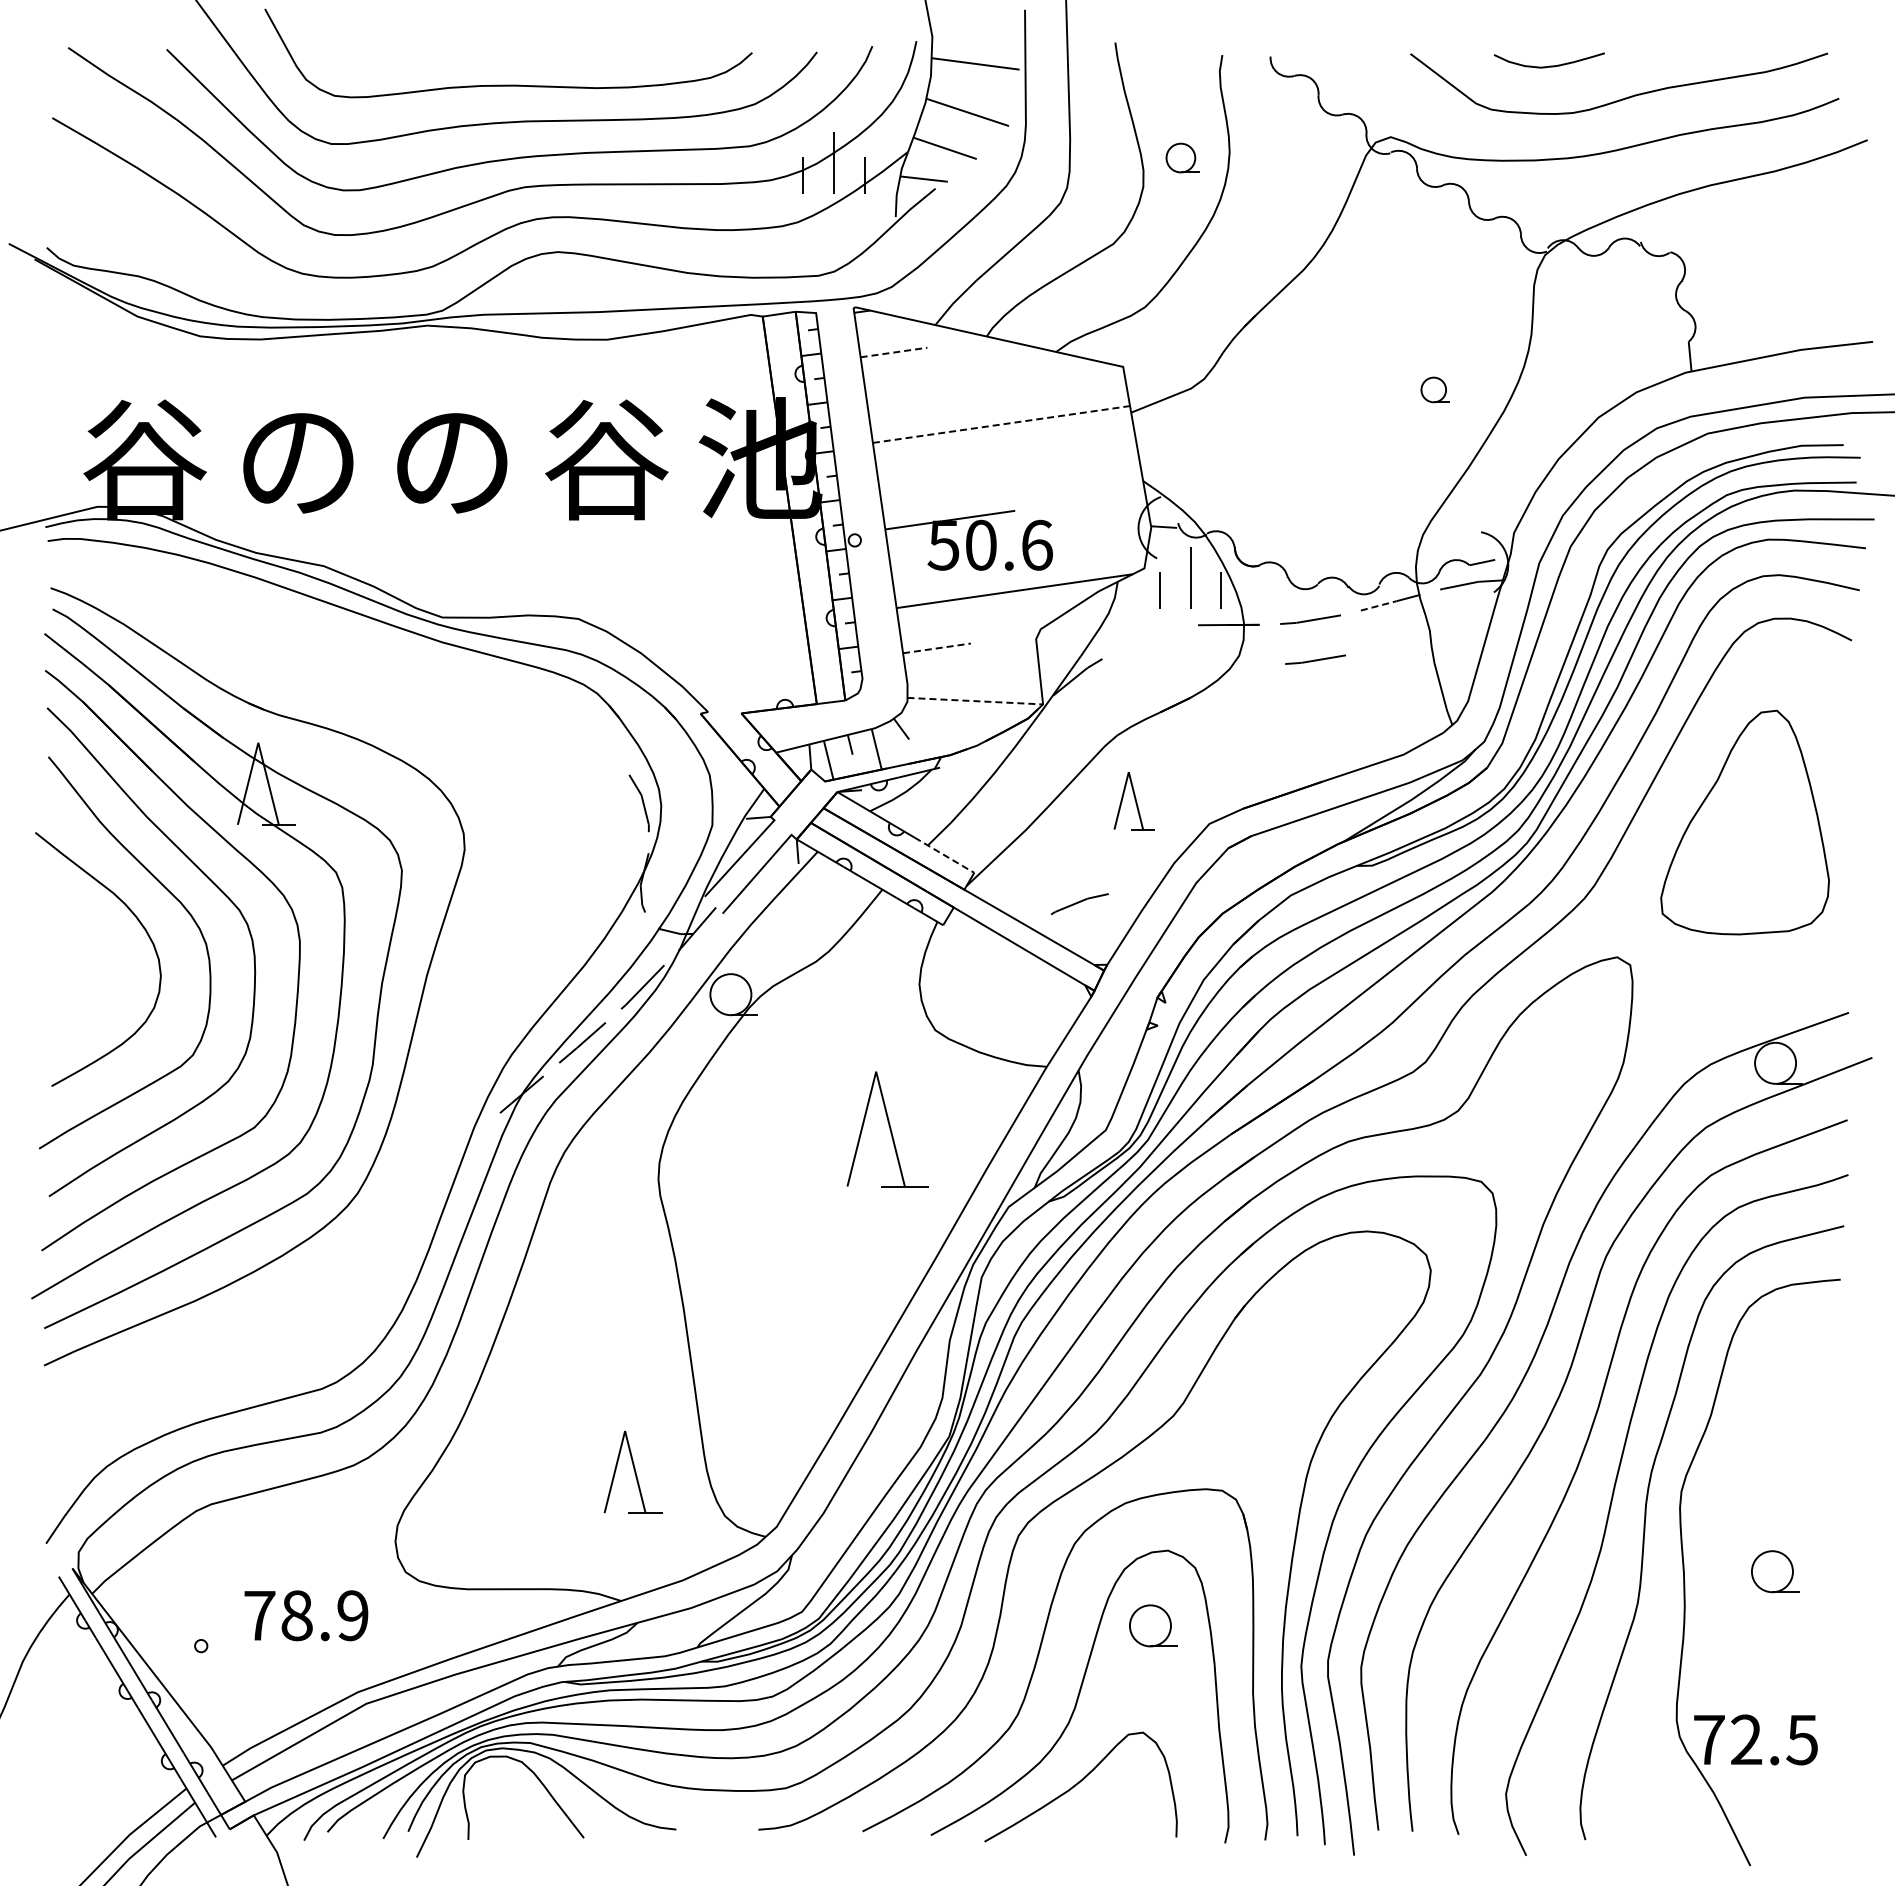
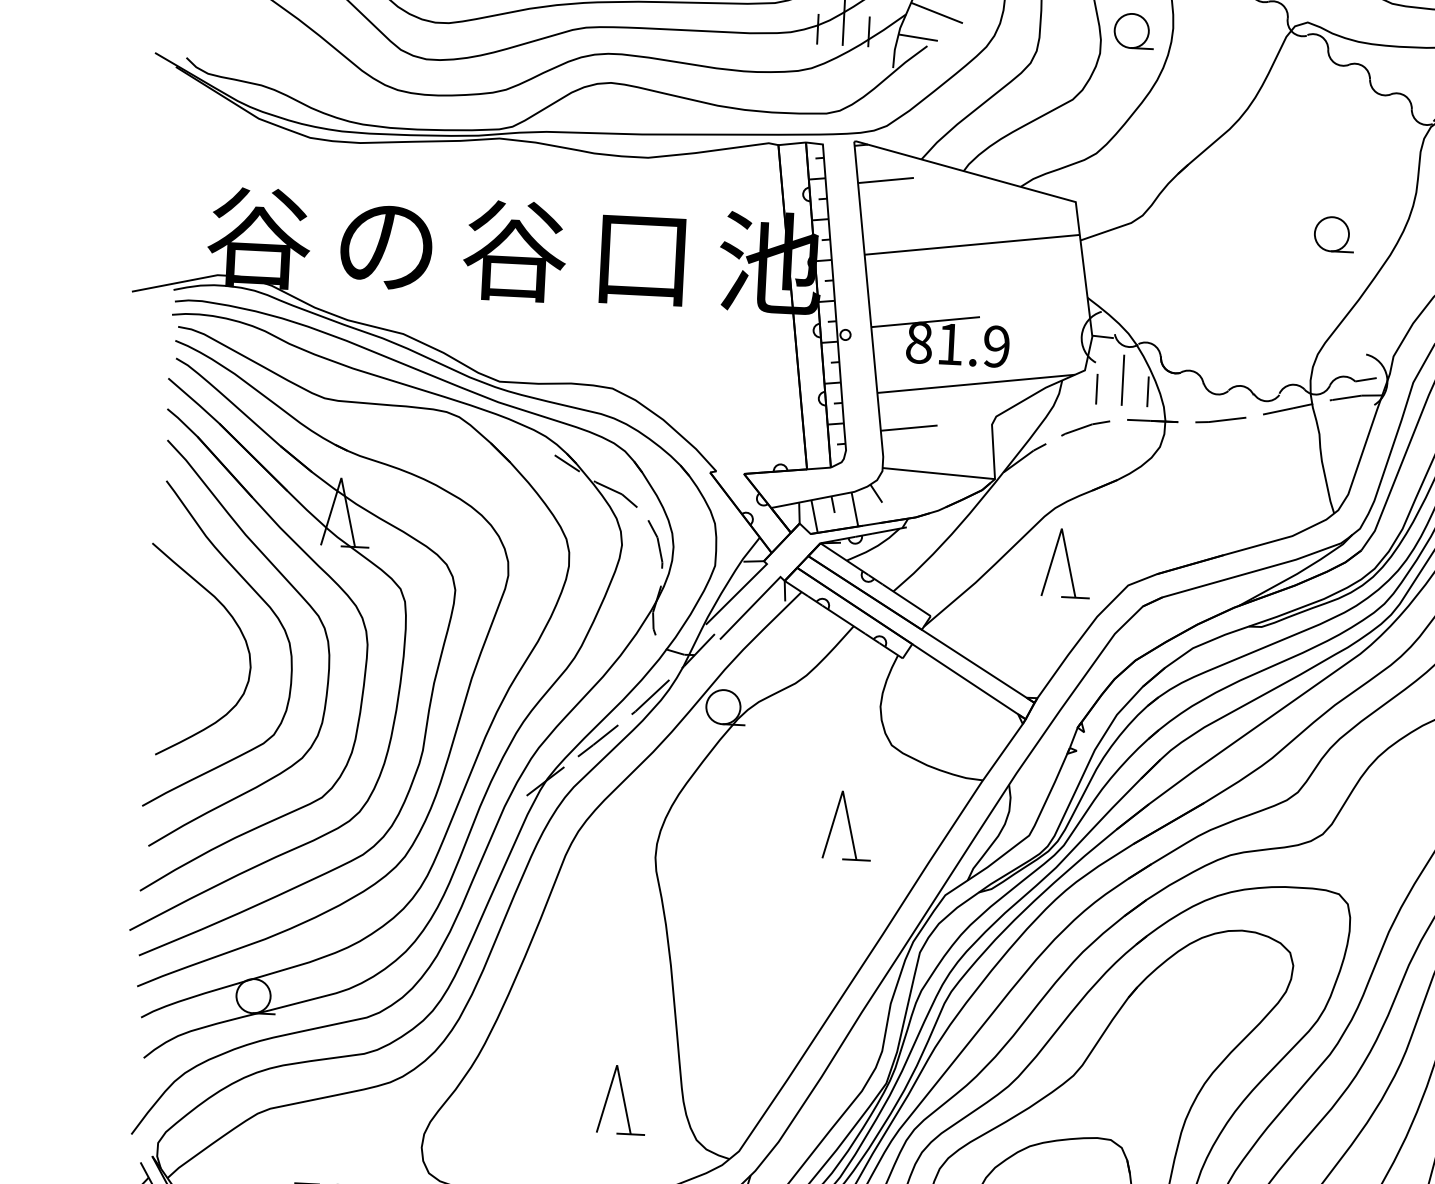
part: (1182, 157) -> (1133, 30), size x1.43
line: (894, 352) -> (886, 180), dashed -> solid
part: (1435, 389) -> (1334, 234), size x1.67
line: (1001, 424) -> (972, 244), dashed -> solid
text: (452, 459) -> (514, 250), の -> 谷
text: (606, 459) -> (642, 257), 谷 -> 口
text: (989, 544) -> (957, 344), 50.6 -> 81.9
line: (1379, 605) -> (1278, 411), dashed -> solid
line: (937, 648) -> (909, 428), dashed -> solid
part: (1315, 659) -> (1223, 453), removed
line: (975, 701) -> (938, 473), dashed -> solid
part: (1134, 800) -> (1066, 562), size x1.43
line: (944, 855) -> (906, 600), dashed -> solid
part: (1079, 903) -> (1085, 427), moved
part: (445, 1045) -> (484, 737), added
part: (887, 1128) -> (847, 824), size x0.71

